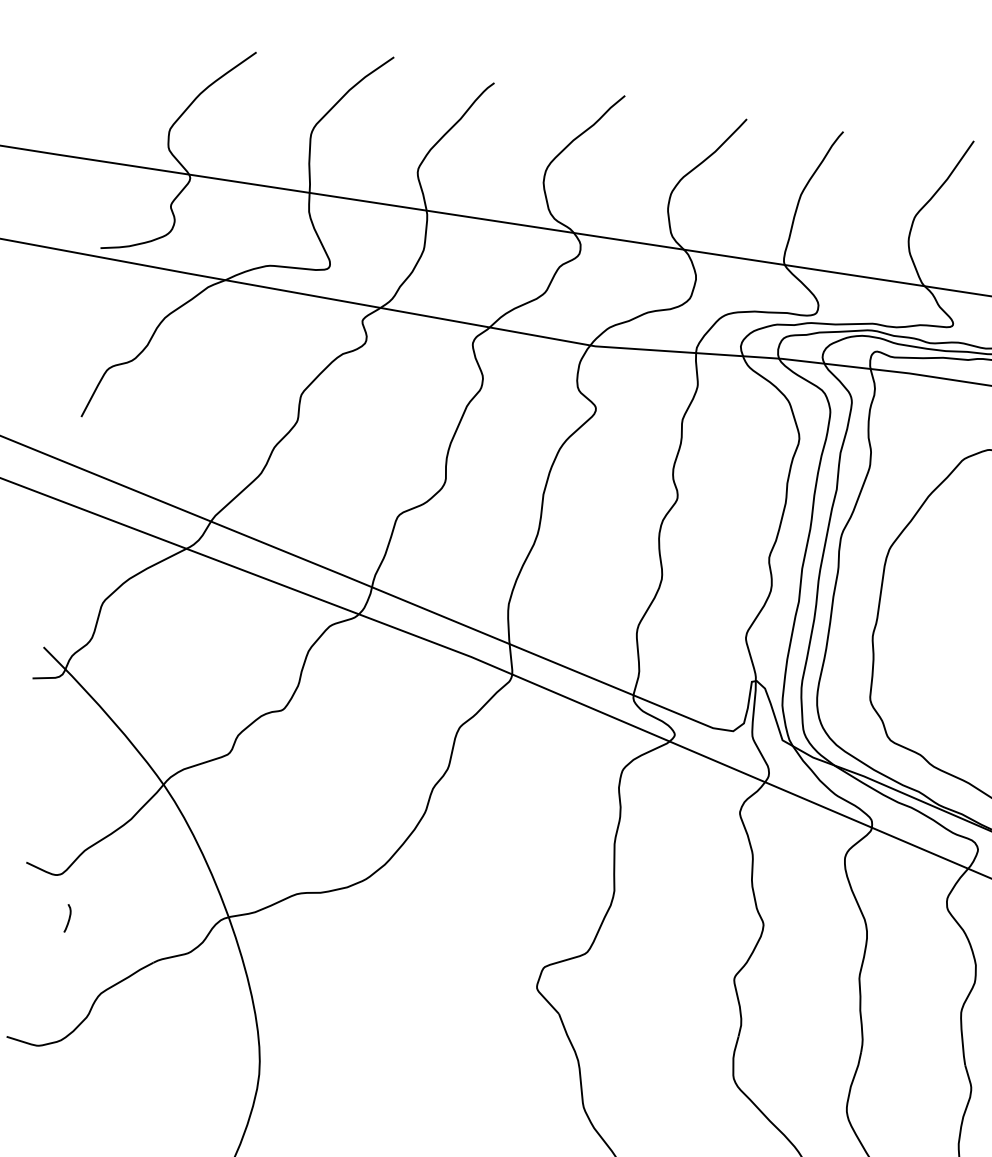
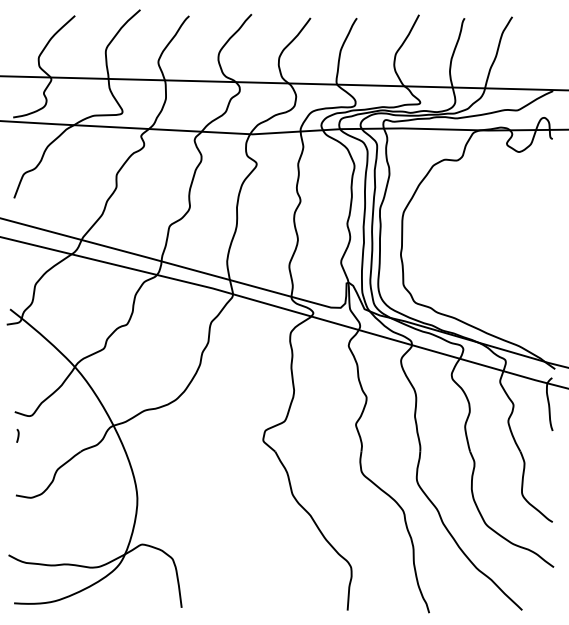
curve: (67, 917) -> (17, 435), moved

